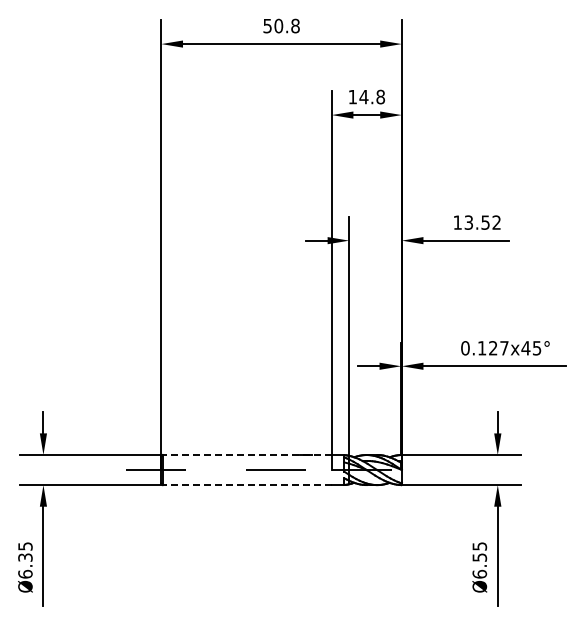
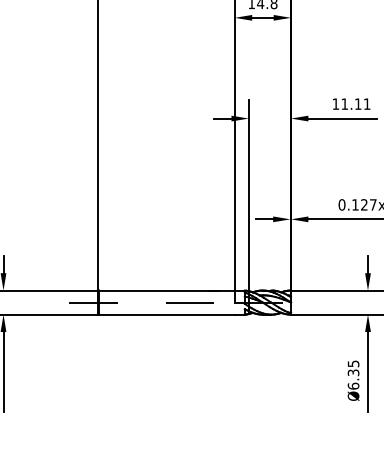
text: (482, 222) -> (355, 104), 13.52 -> 11.11
line: (246, 455) -> (166, 290), dashed -> solid
line: (246, 485) -> (166, 314), dashed -> solid
text: (479, 557) -> (353, 372), Ø6.55 -> Ø6.35

